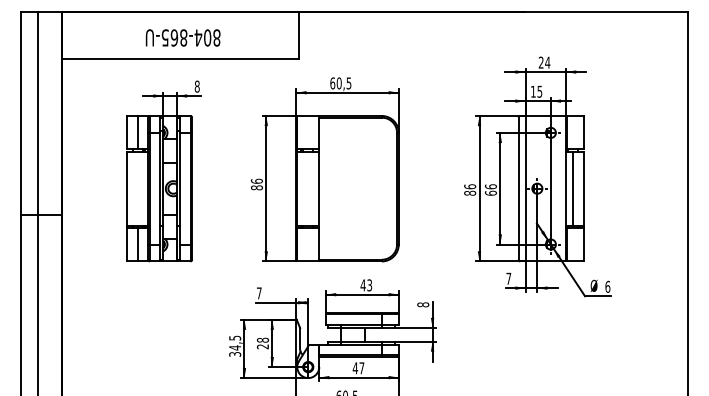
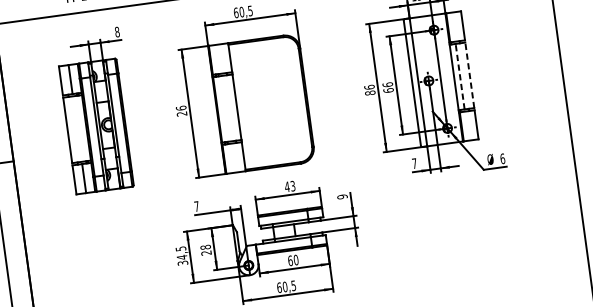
text: (256, 187) -> (181, 113), 86 -> 26
line: (572, 188) -> (459, 76), solid -> dashed
line: (583, 188) -> (469, 75), solid -> dashed
text: (423, 304) -> (342, 196), 8 -> 9
text: (358, 368) -> (293, 260), 47 -> 60

